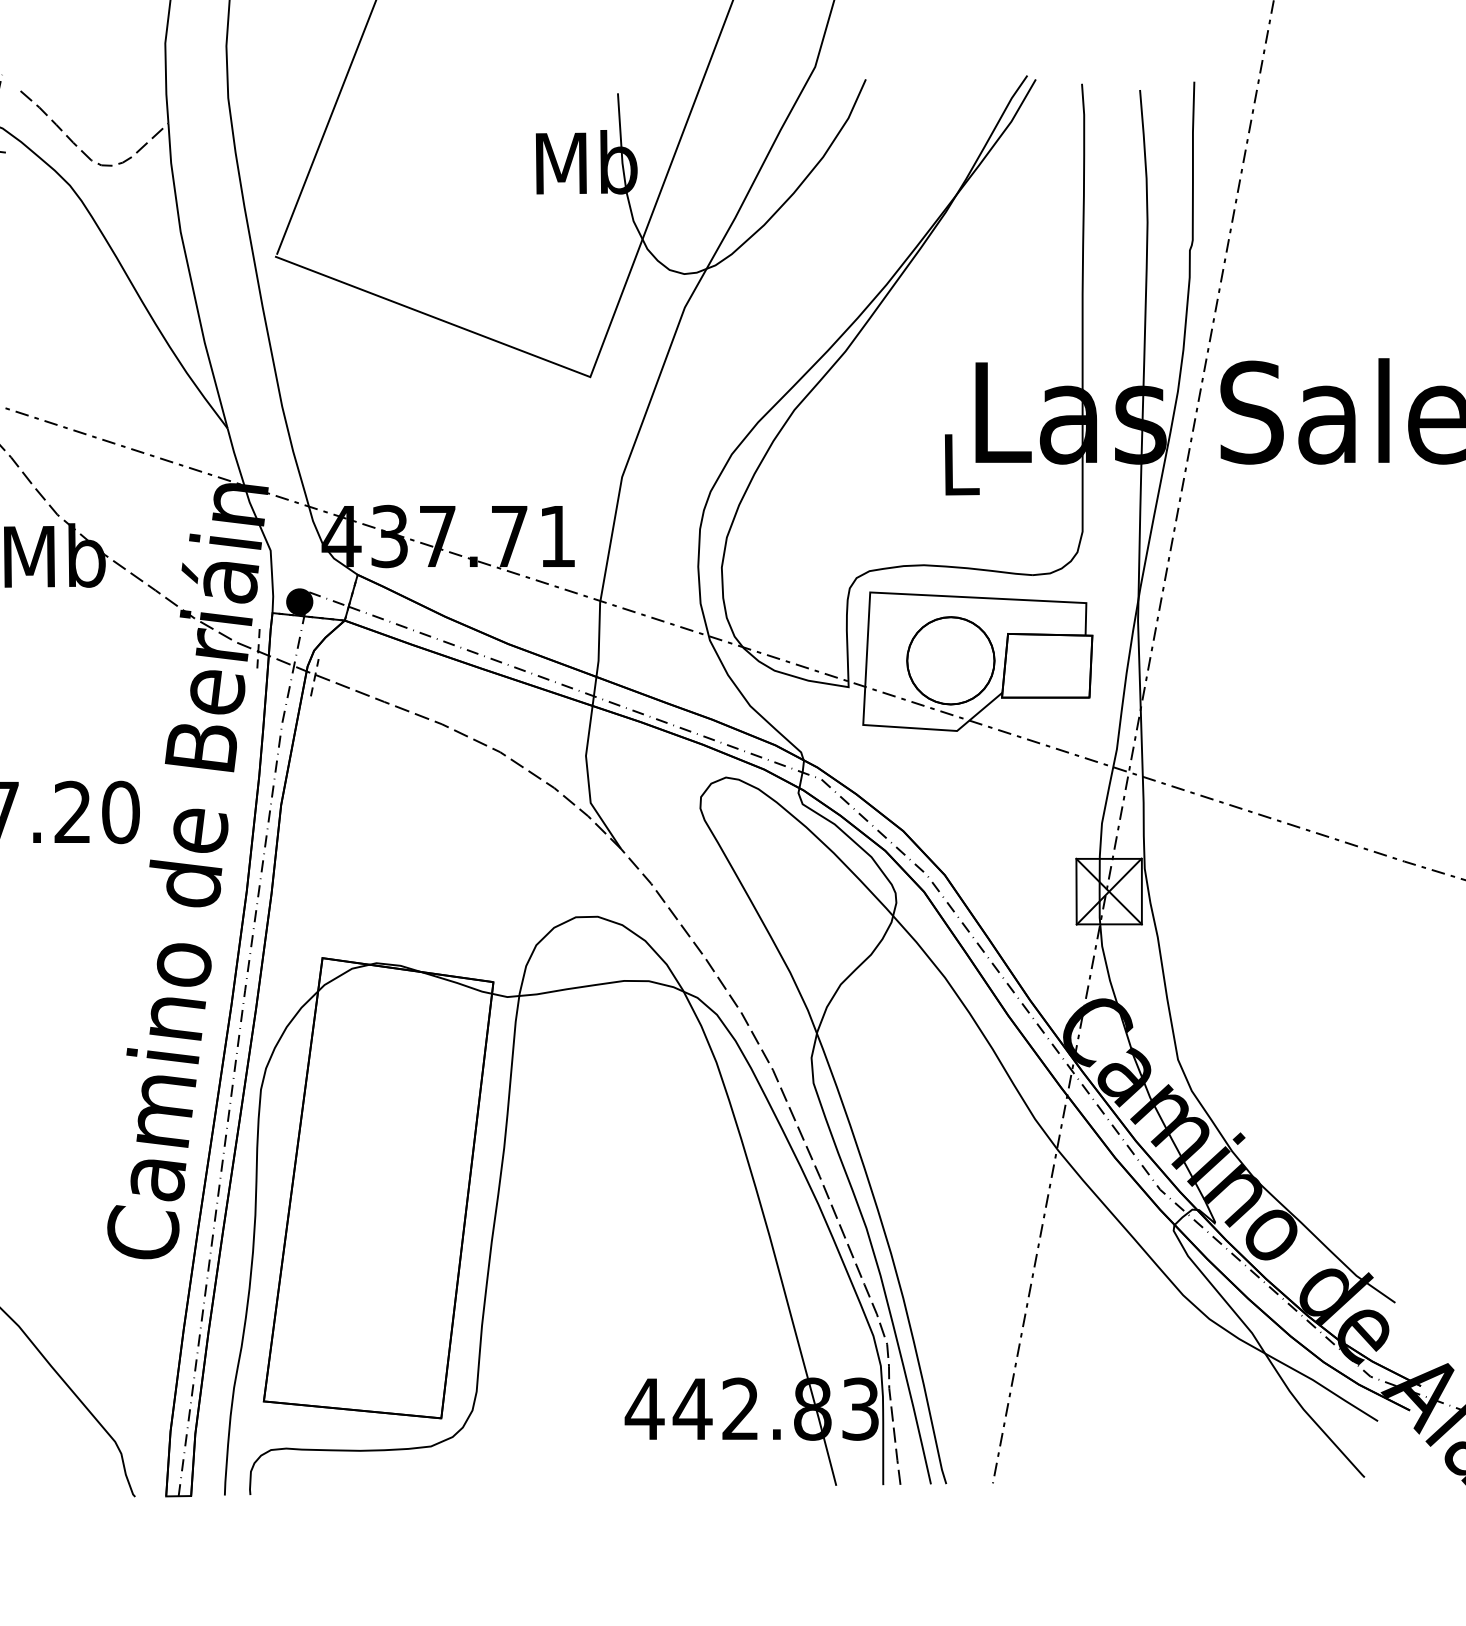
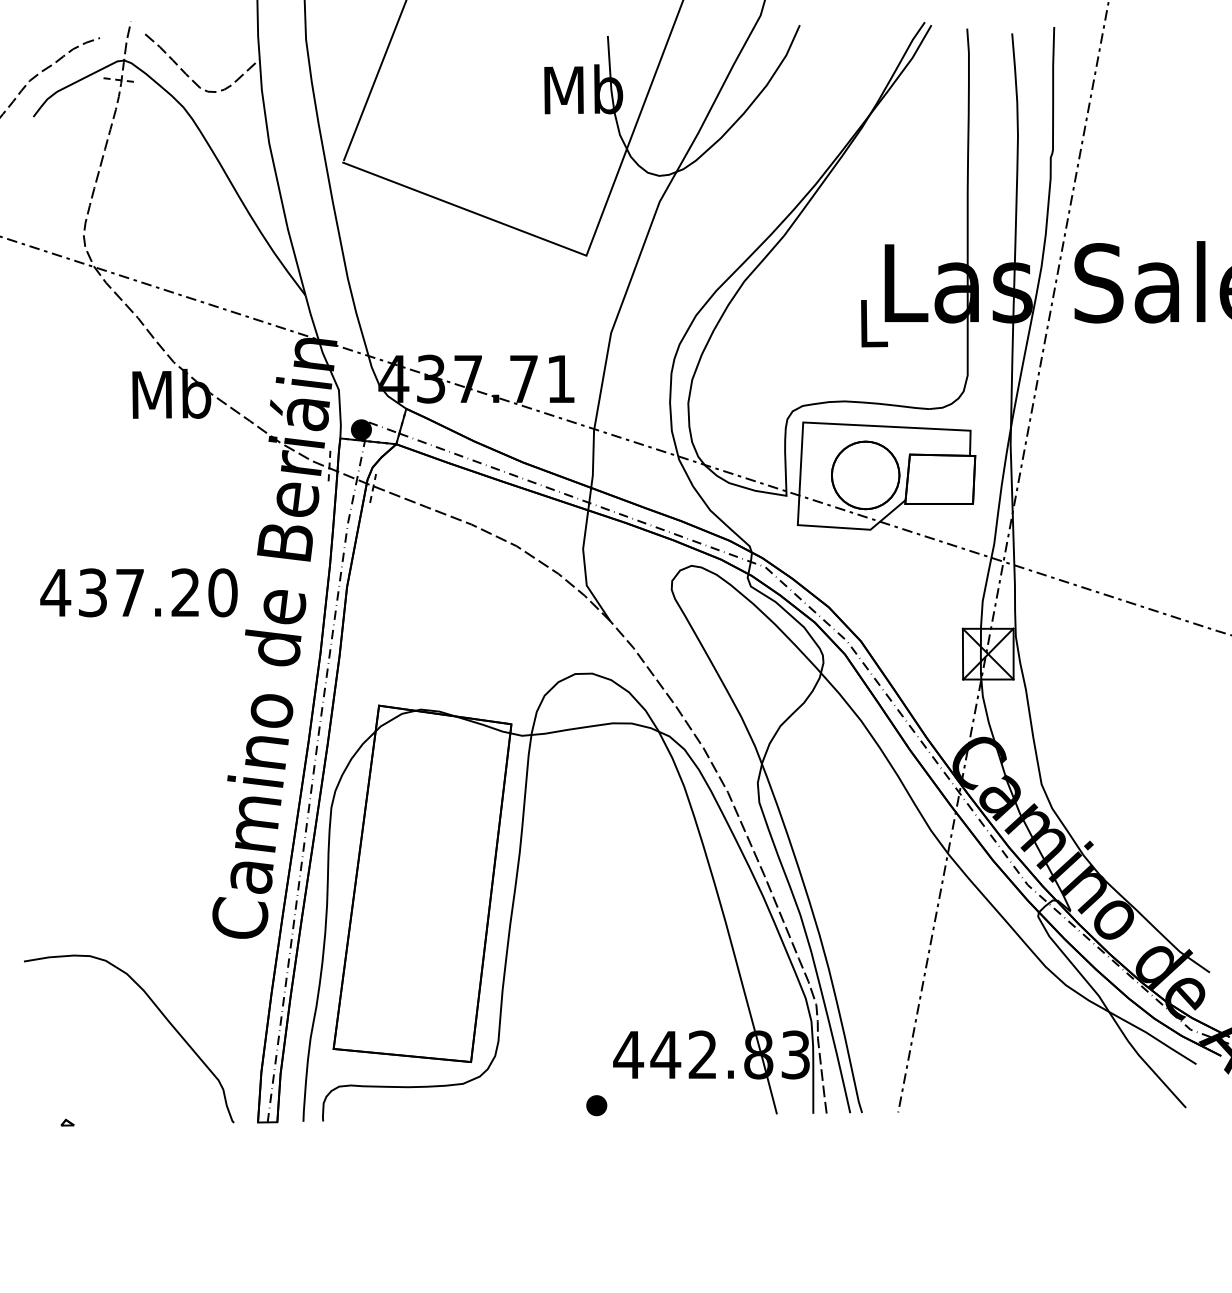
part: (603, 1474) -> (596, 1105), added

